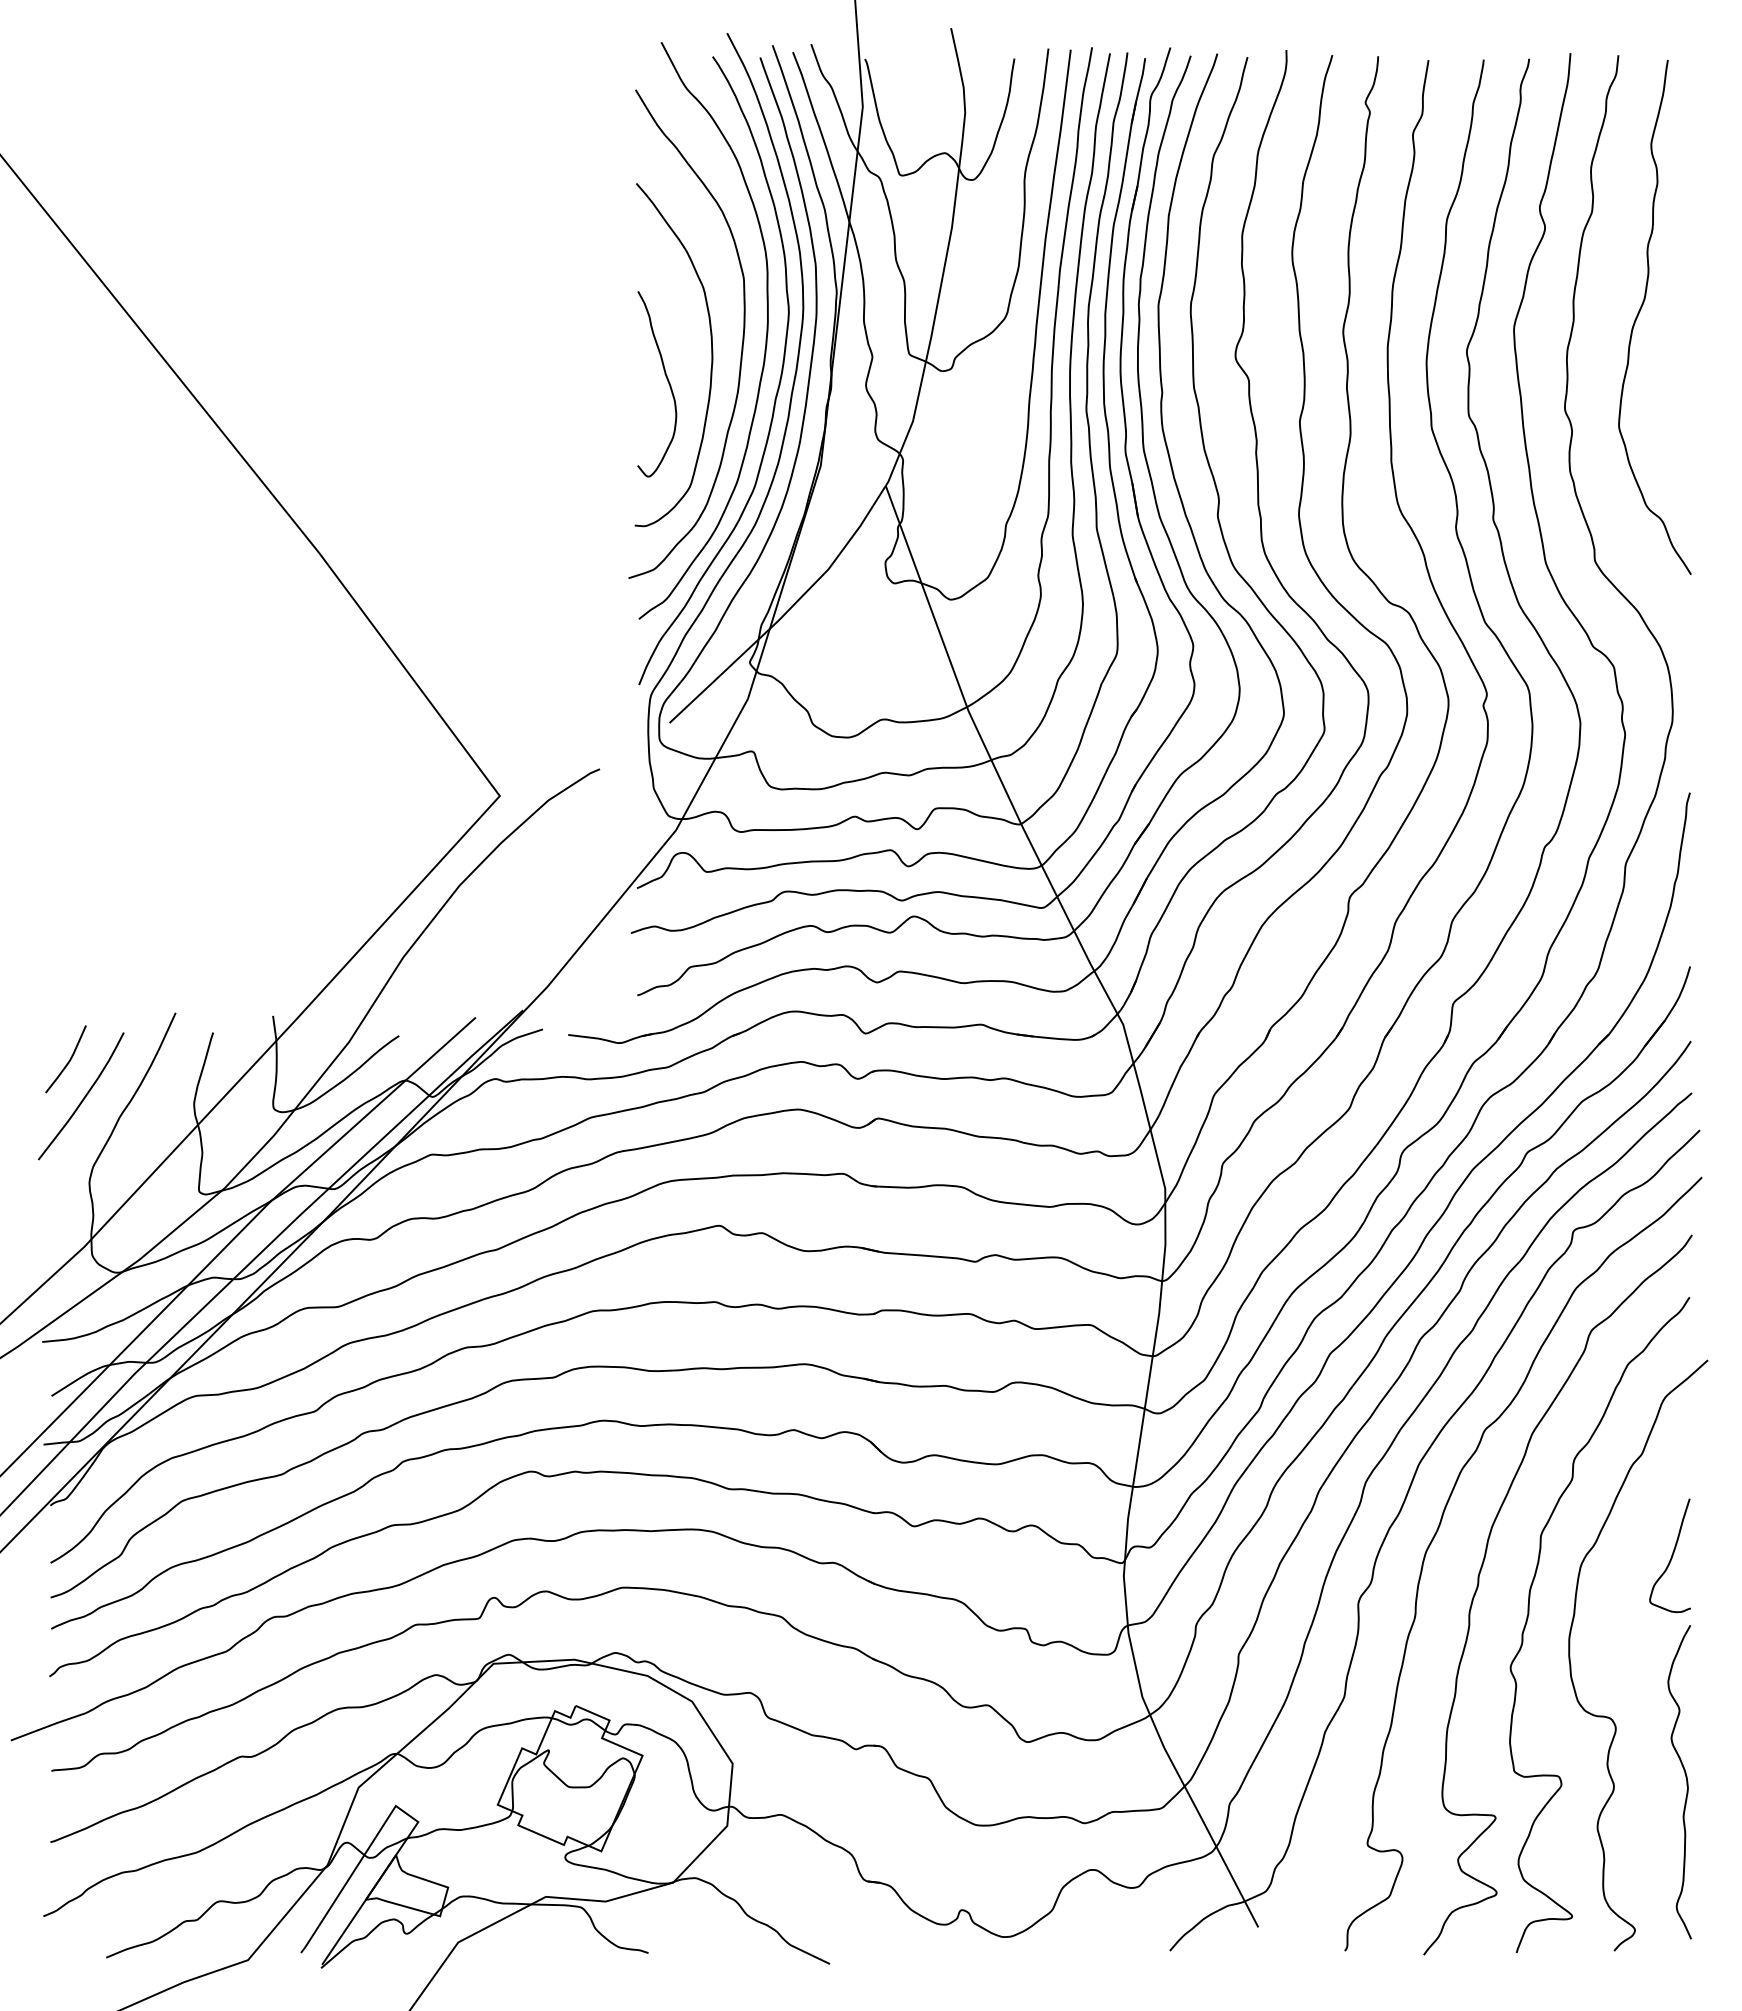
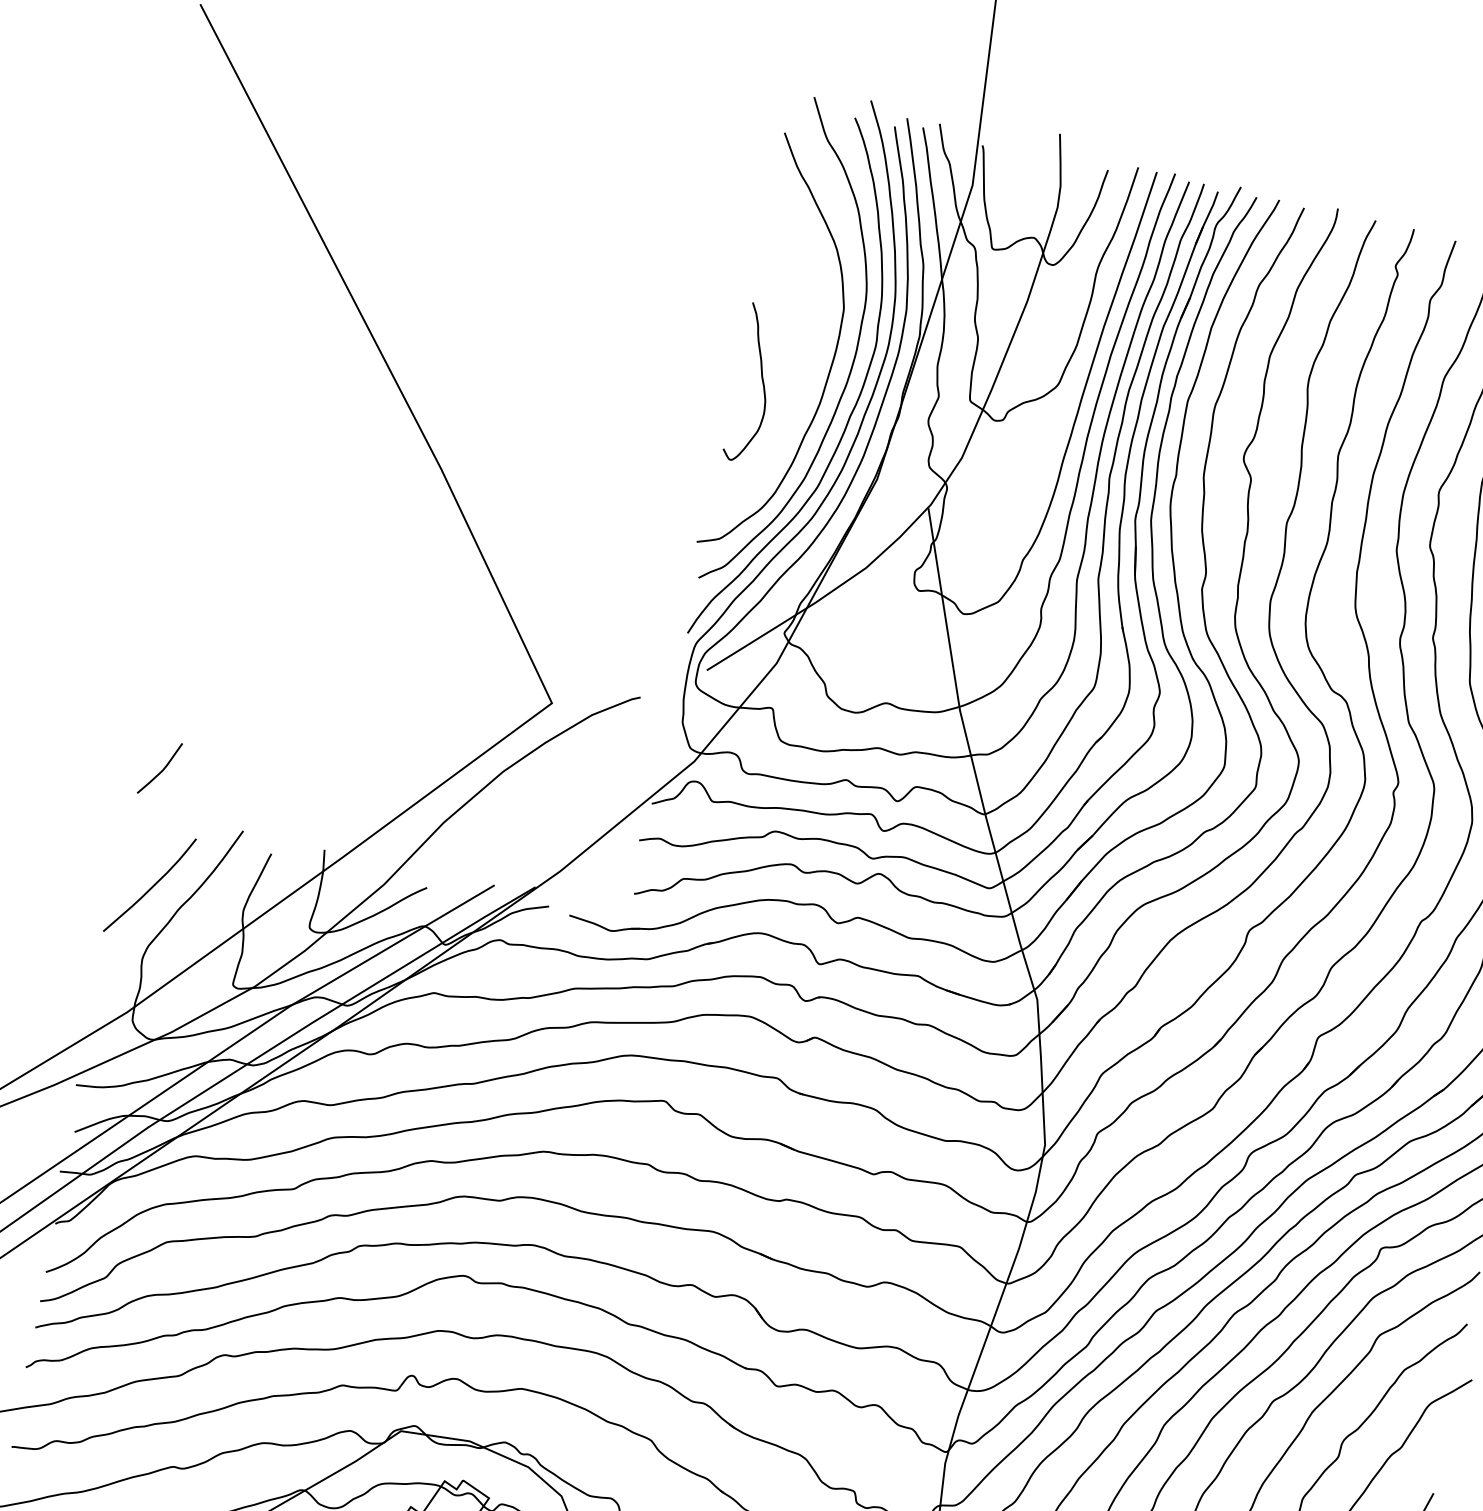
curve: (711, 355) -> (803, 368), removed
curve: (68, 1060) -> (161, 769), moved

